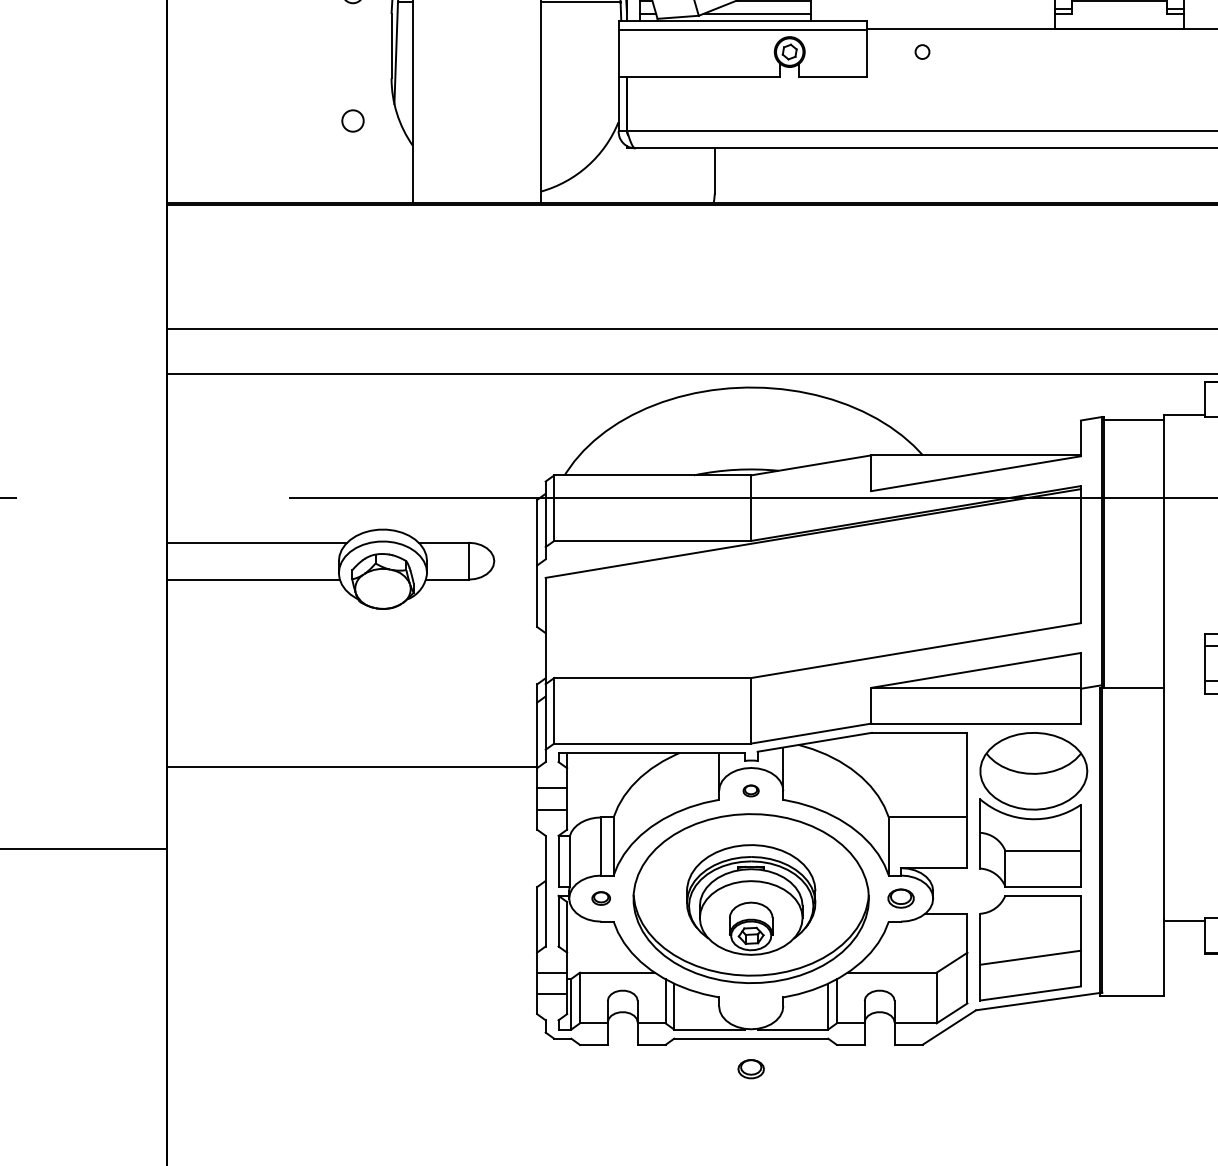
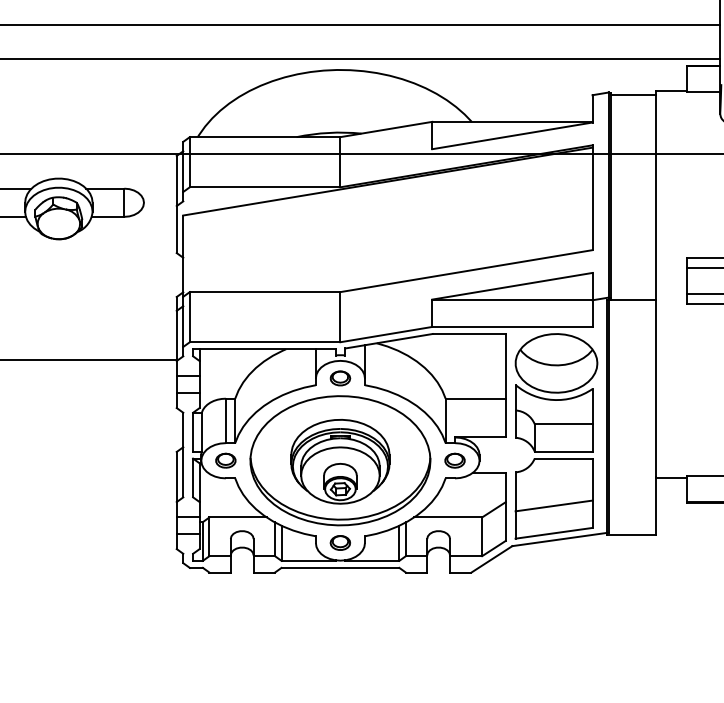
part: (750, 790) -> (339, 378), size x1.67
part: (600, 898) -> (225, 460), size x1.43
part: (750, 1069) -> (339, 543), moved

